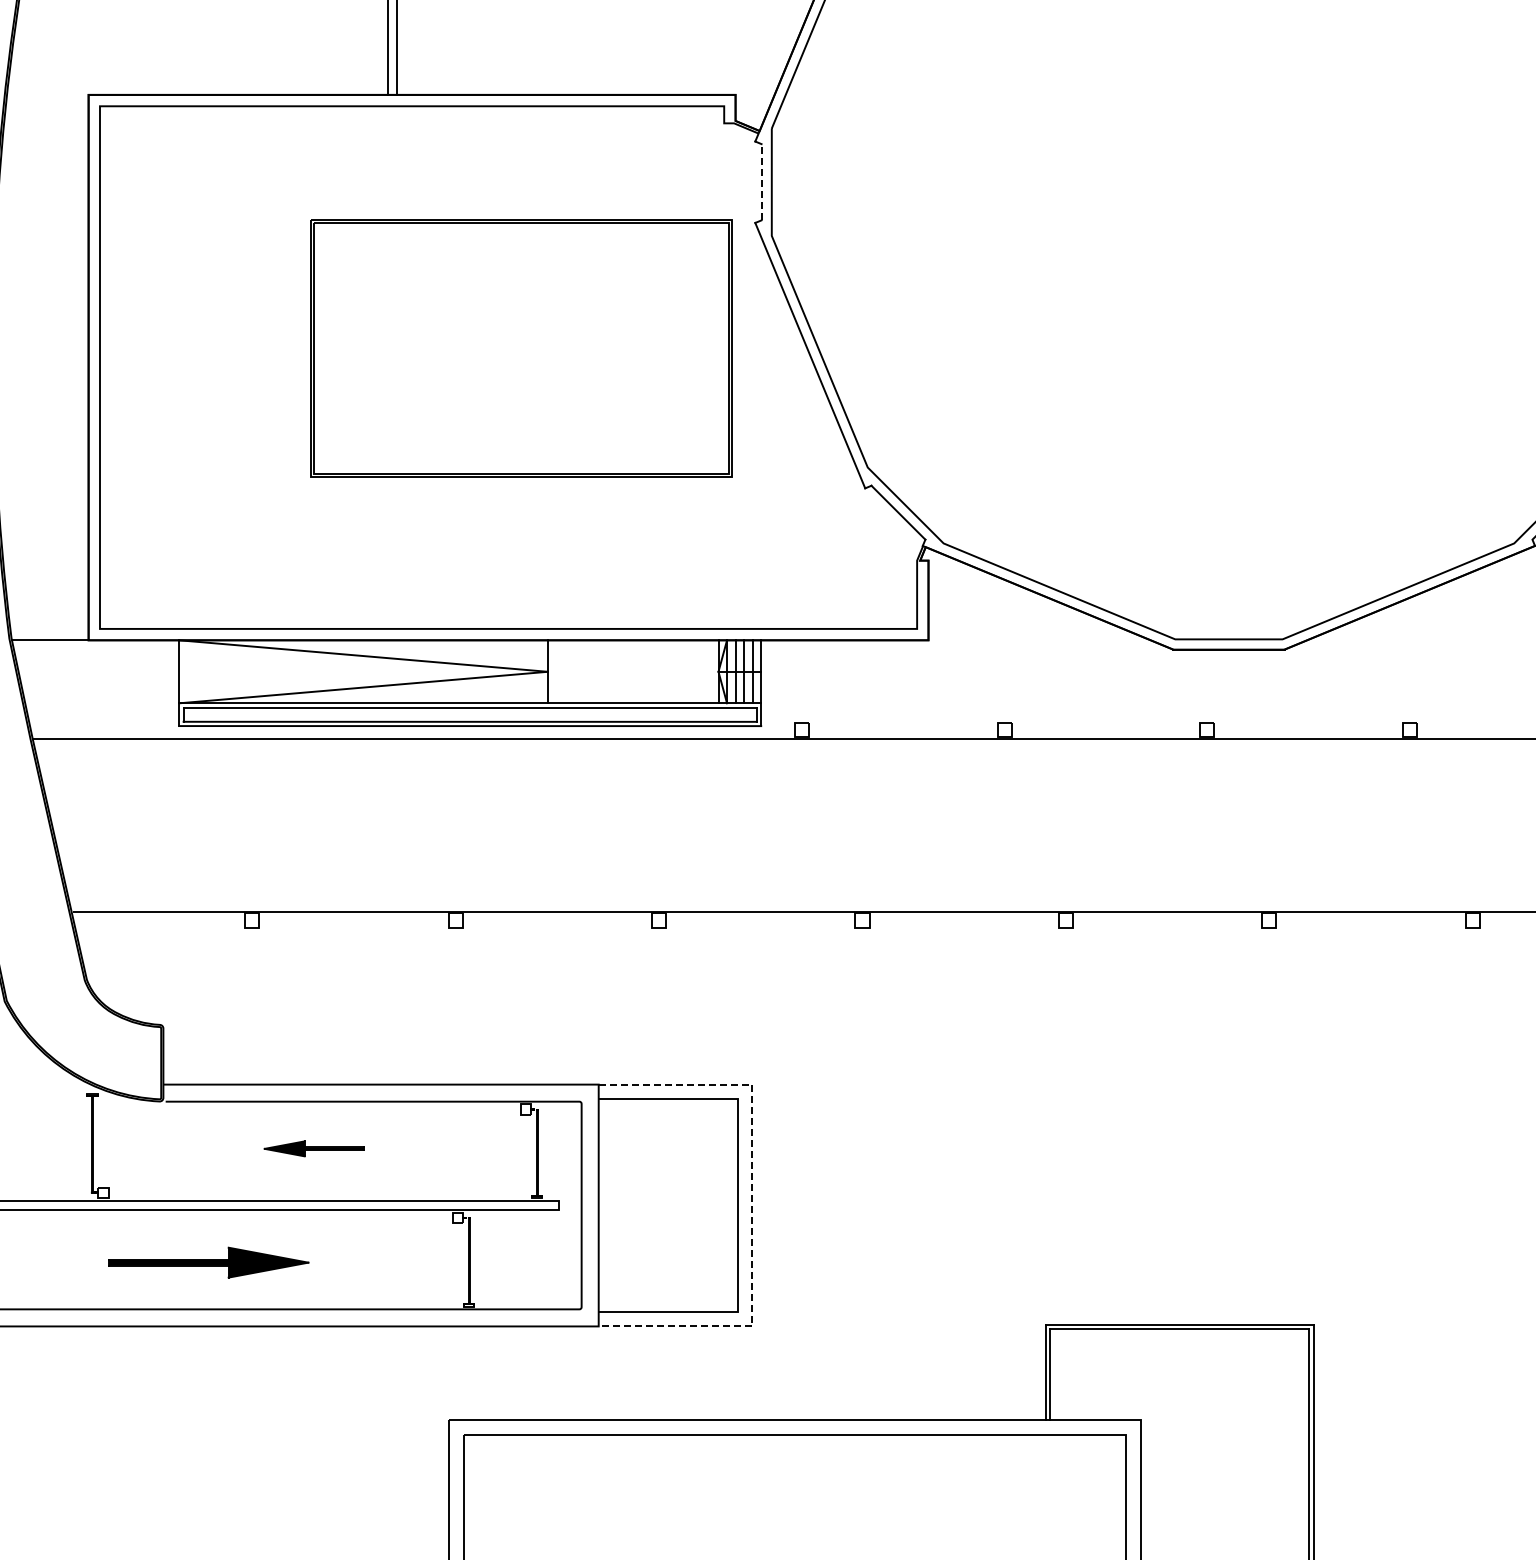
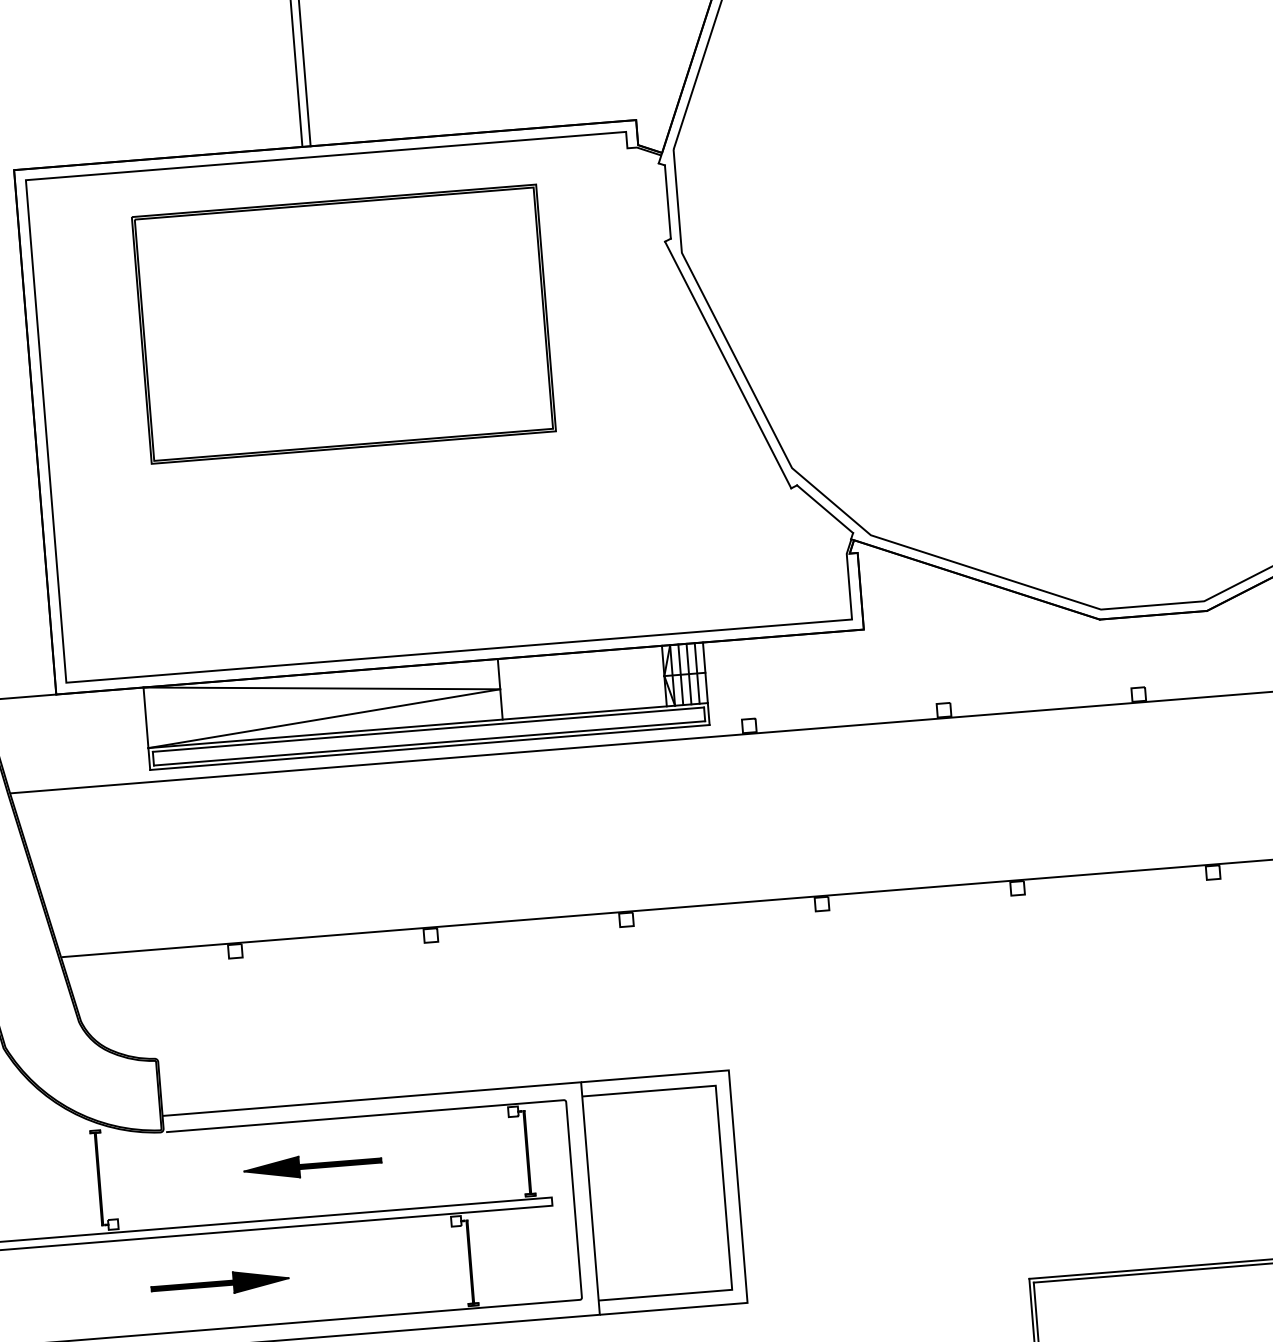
line: (761, 181) -> (667, 201), dashed -> solid
part: (521, 348) -> (343, 324), moved
part: (314, 1148) -> (312, 1165), size x1.43
line: (752, 1205) -> (738, 1186), dashed -> solid
part: (208, 1262) -> (219, 1283), size x0.71

